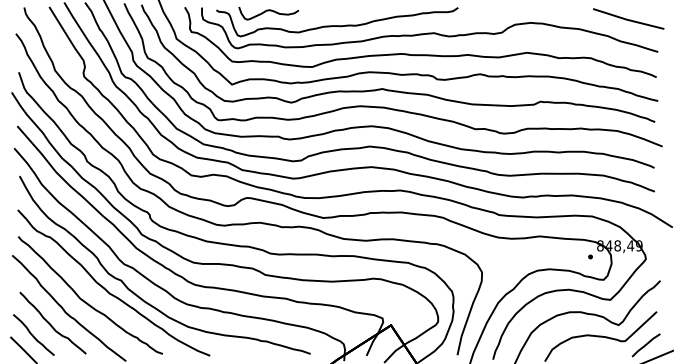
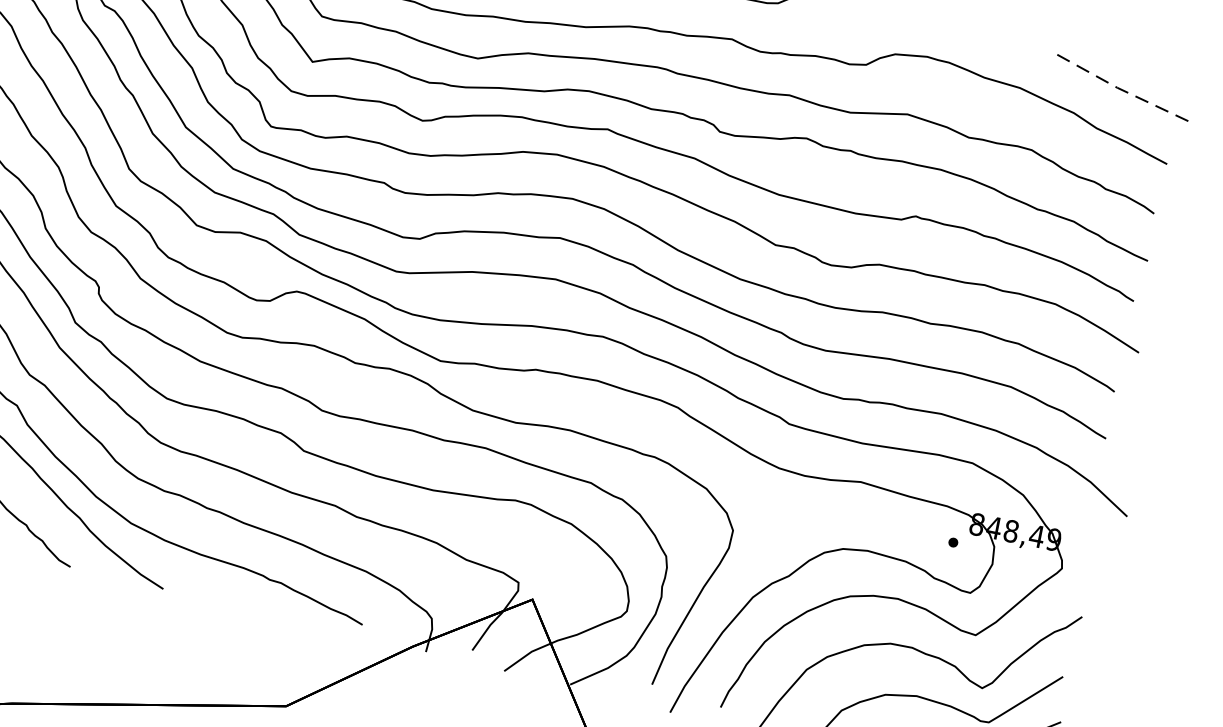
line: (627, 19) -> (1119, 87), solid -> dashed

